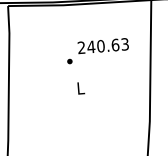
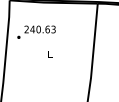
text: (97, 49) -> (36, 31), moved

